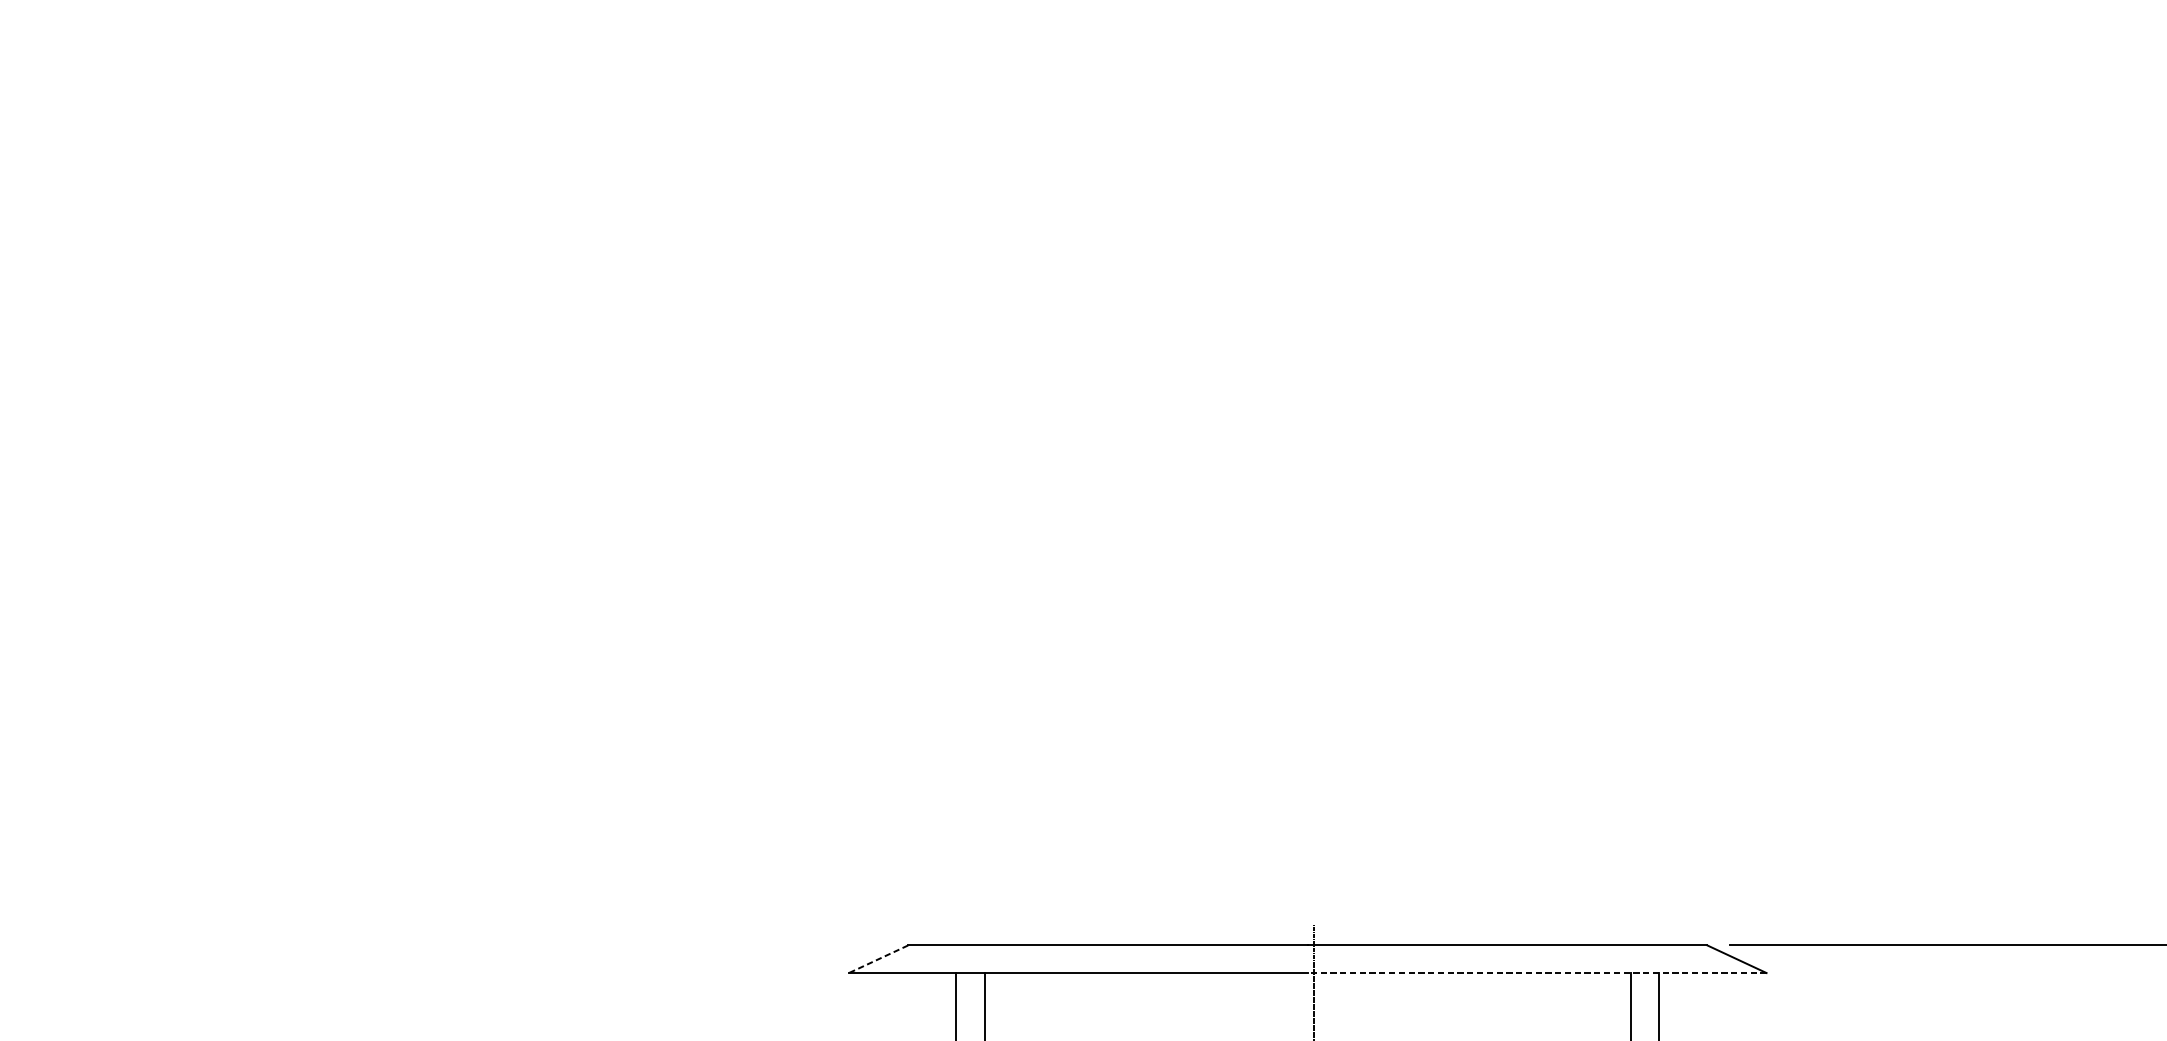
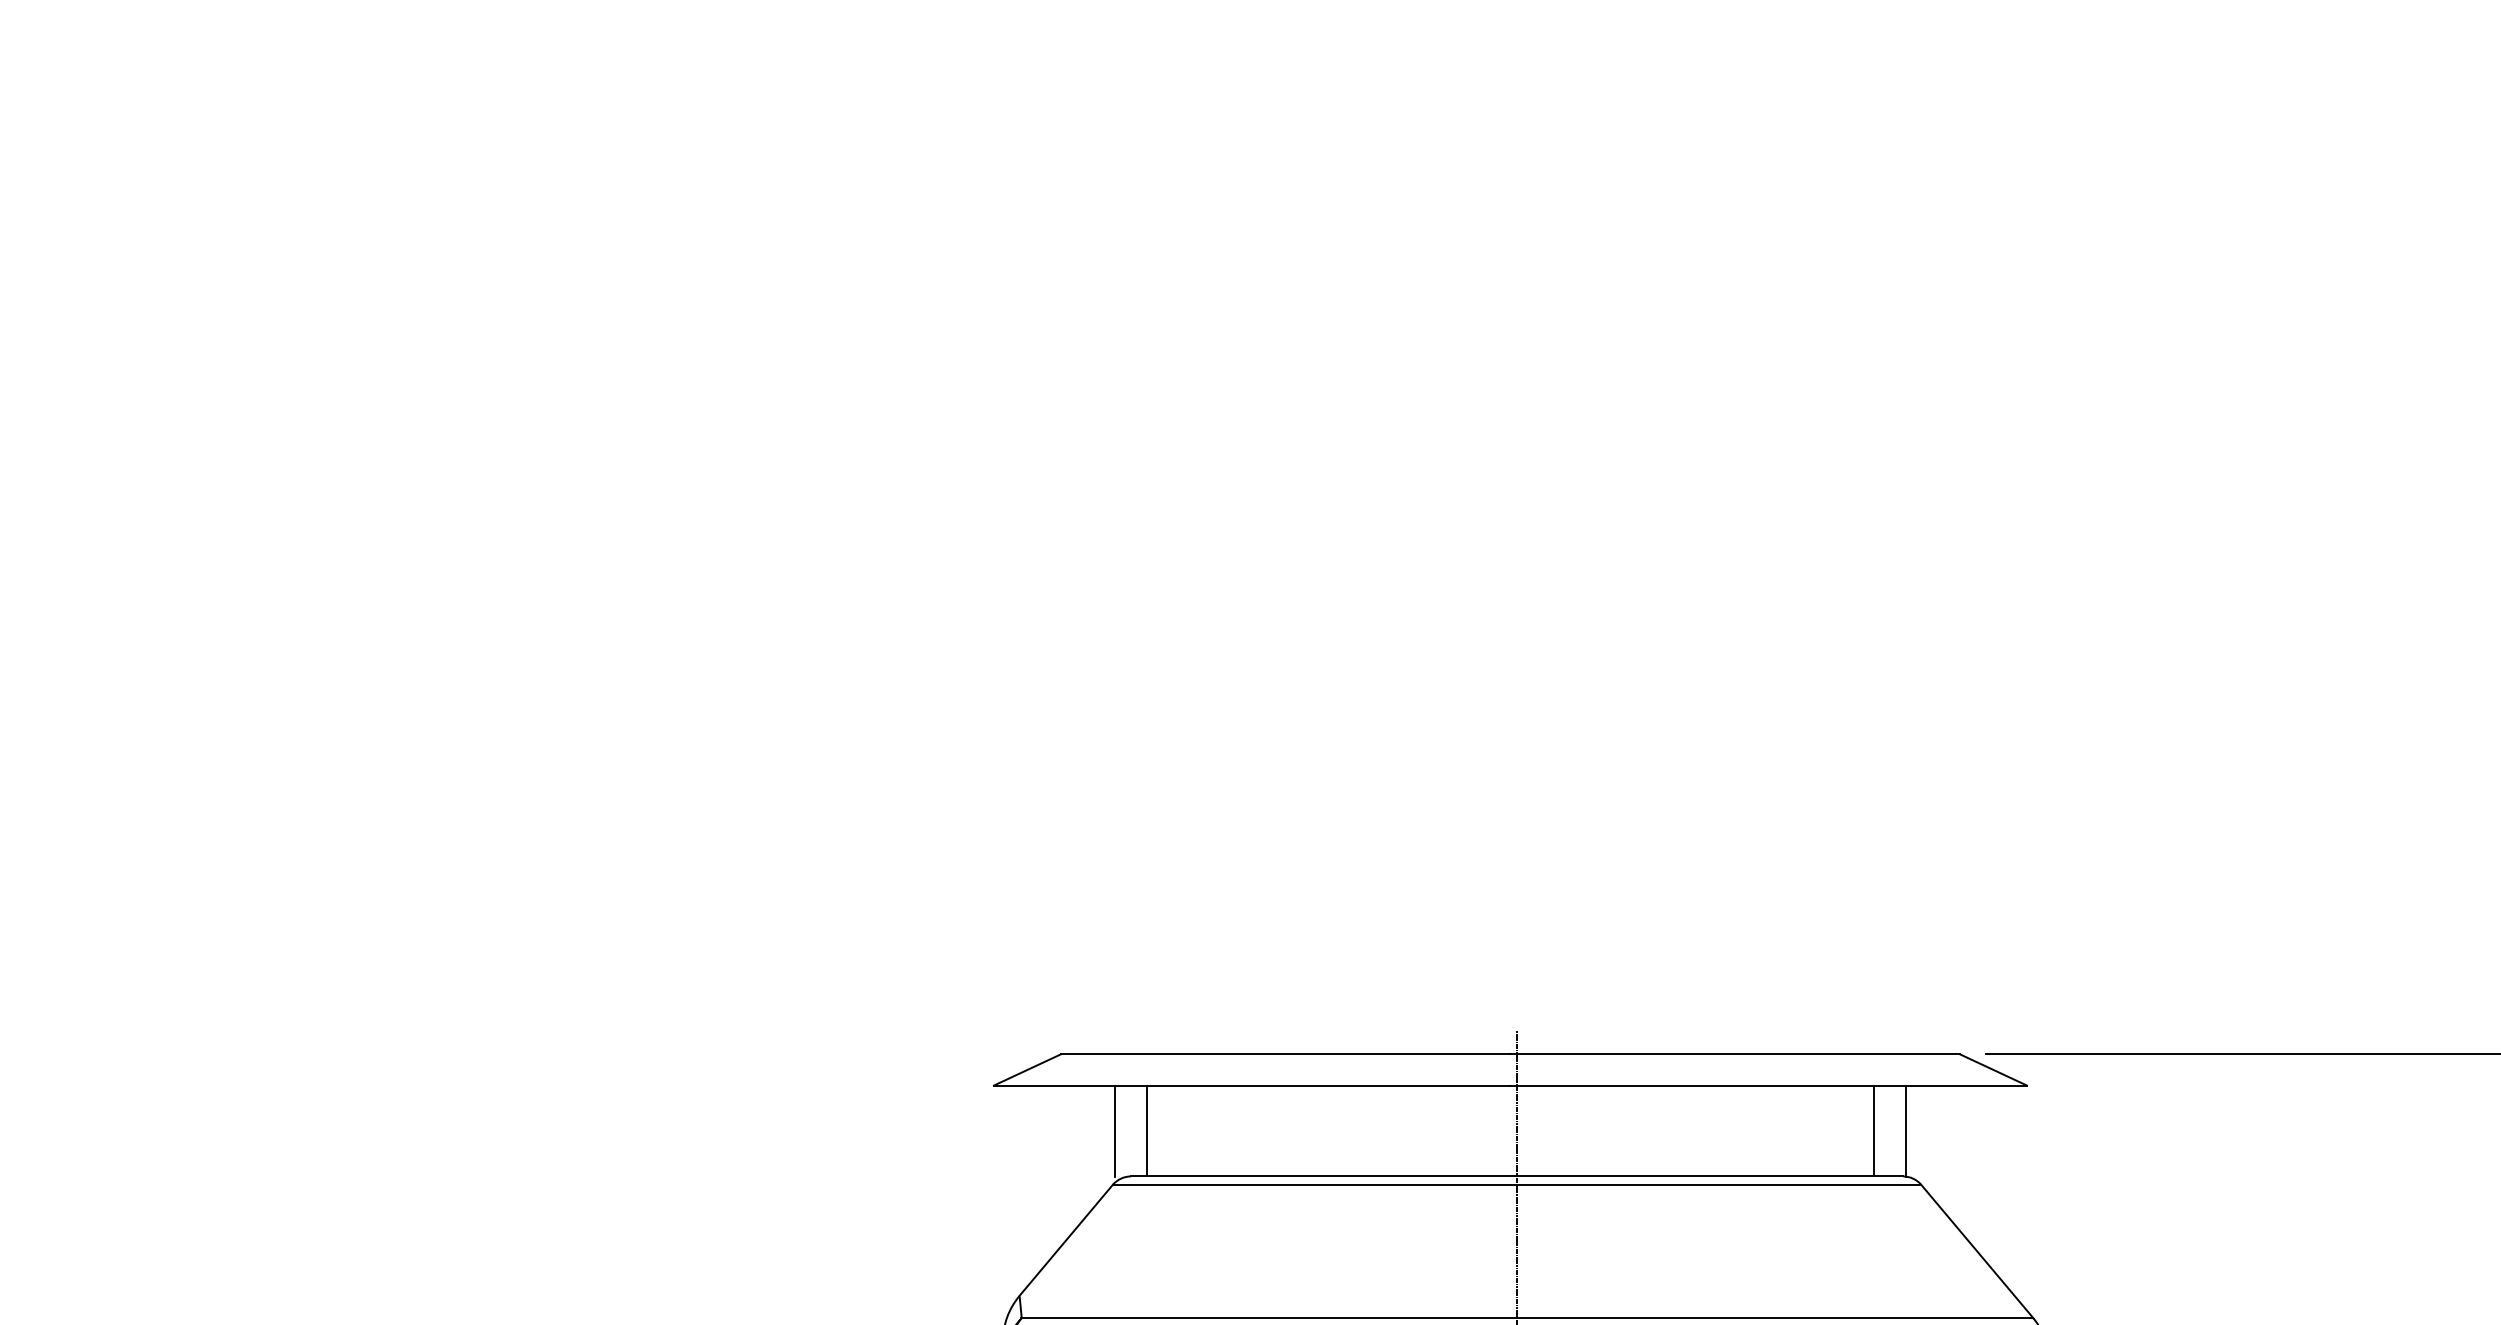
line: (878, 958) -> (1027, 1069), dashed -> solid
line: (1537, 973) -> (1768, 1085), dashed -> solid

